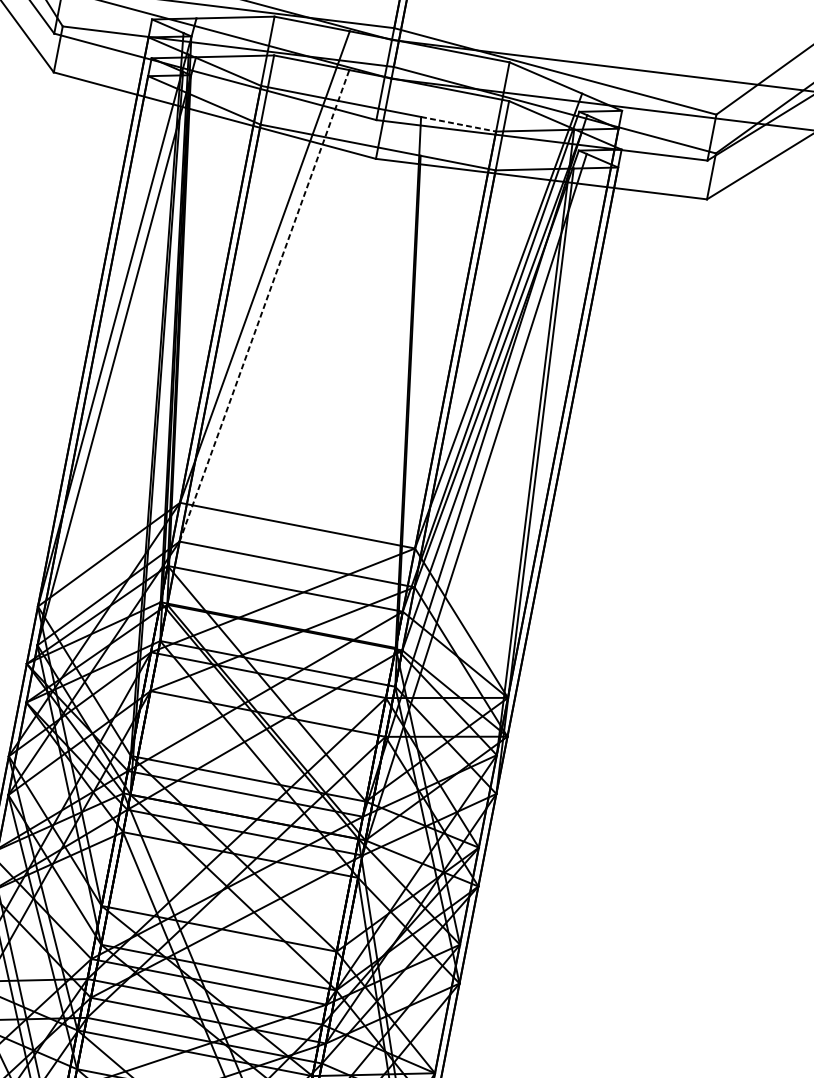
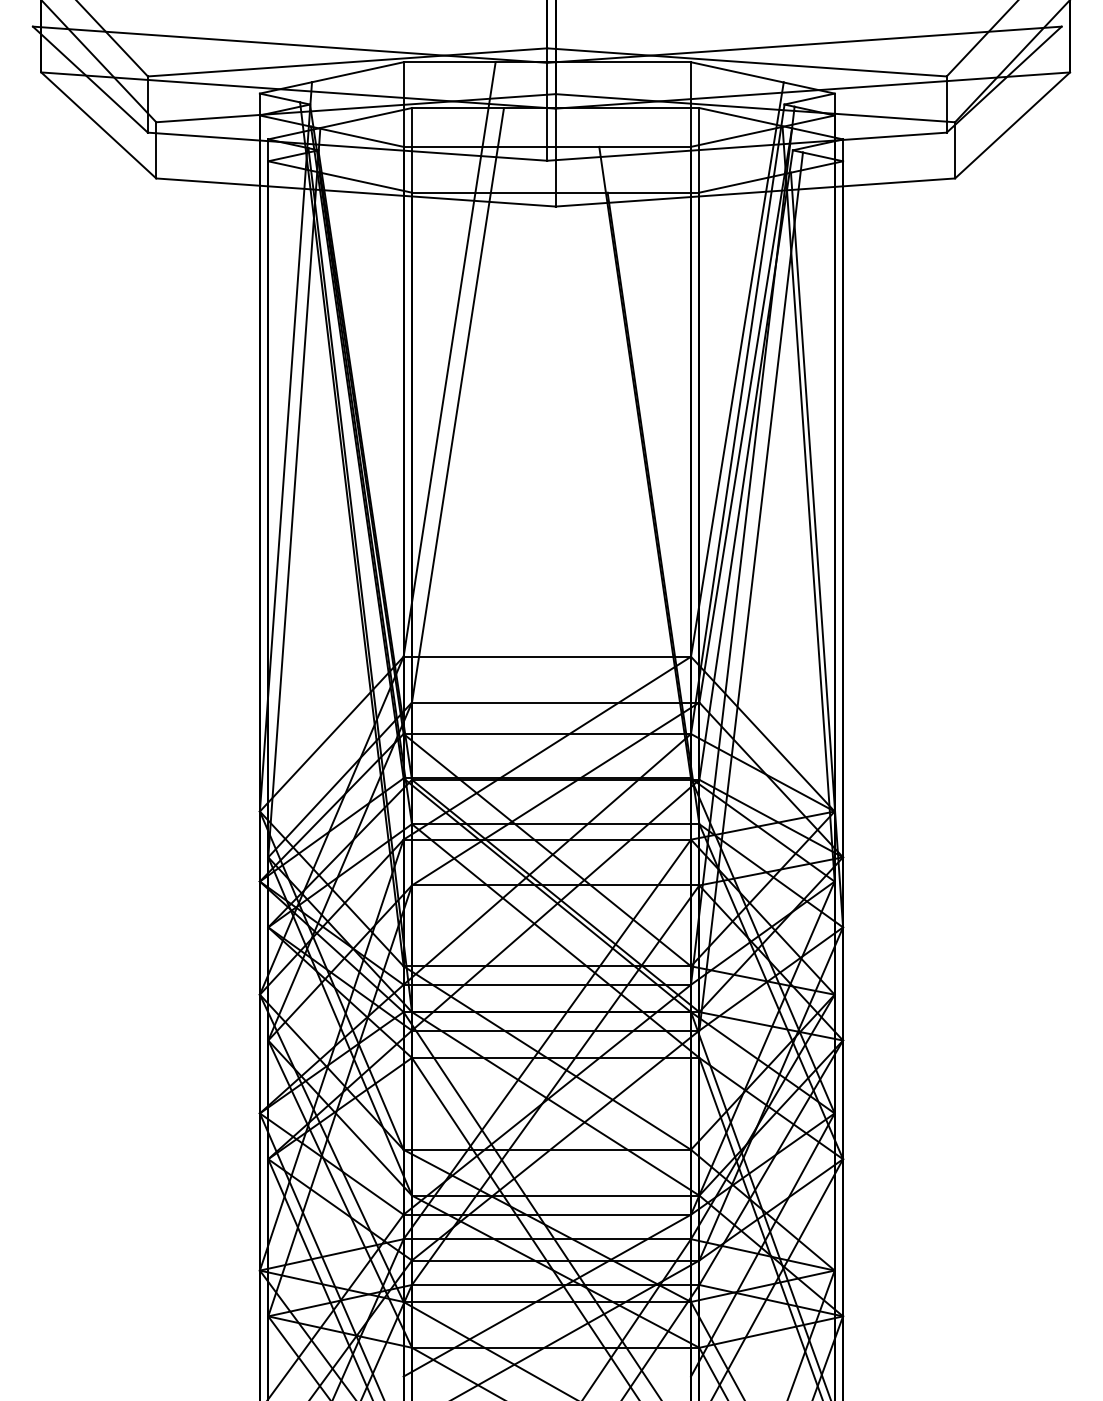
line: (458, 124) -> (645, 146), dashed -> solid
line: (264, 305) -> (457, 405), dashed -> solid

